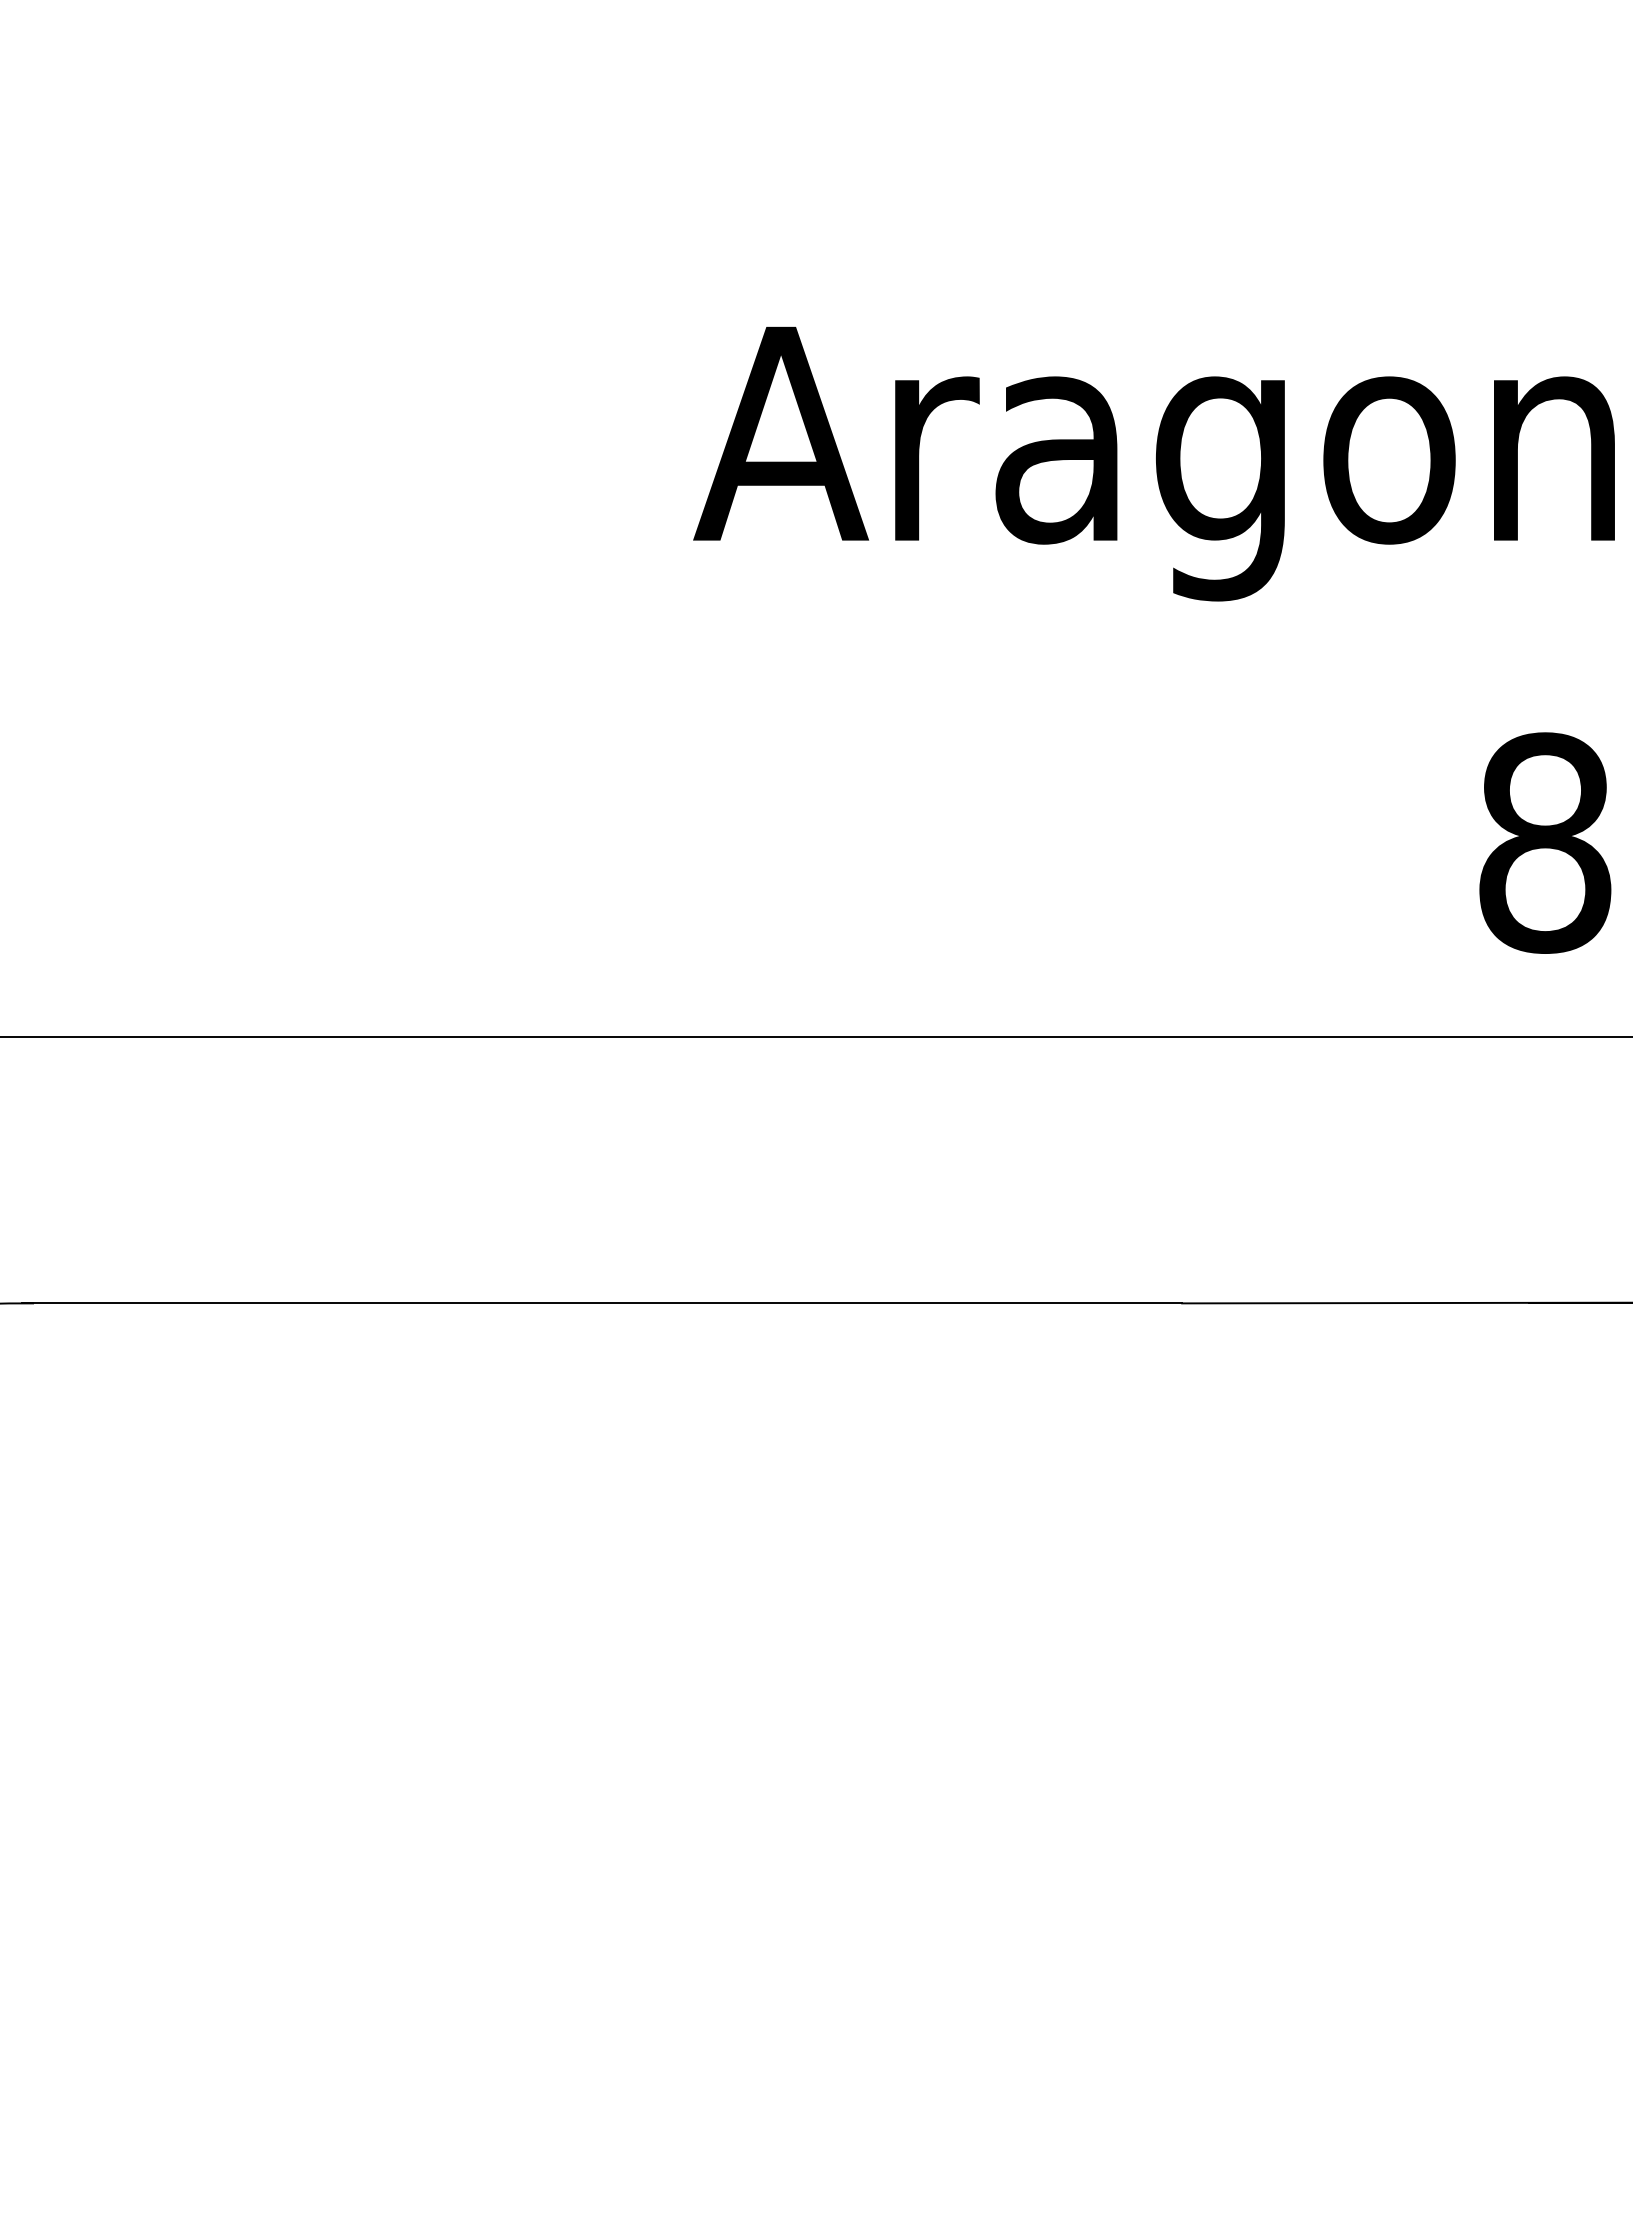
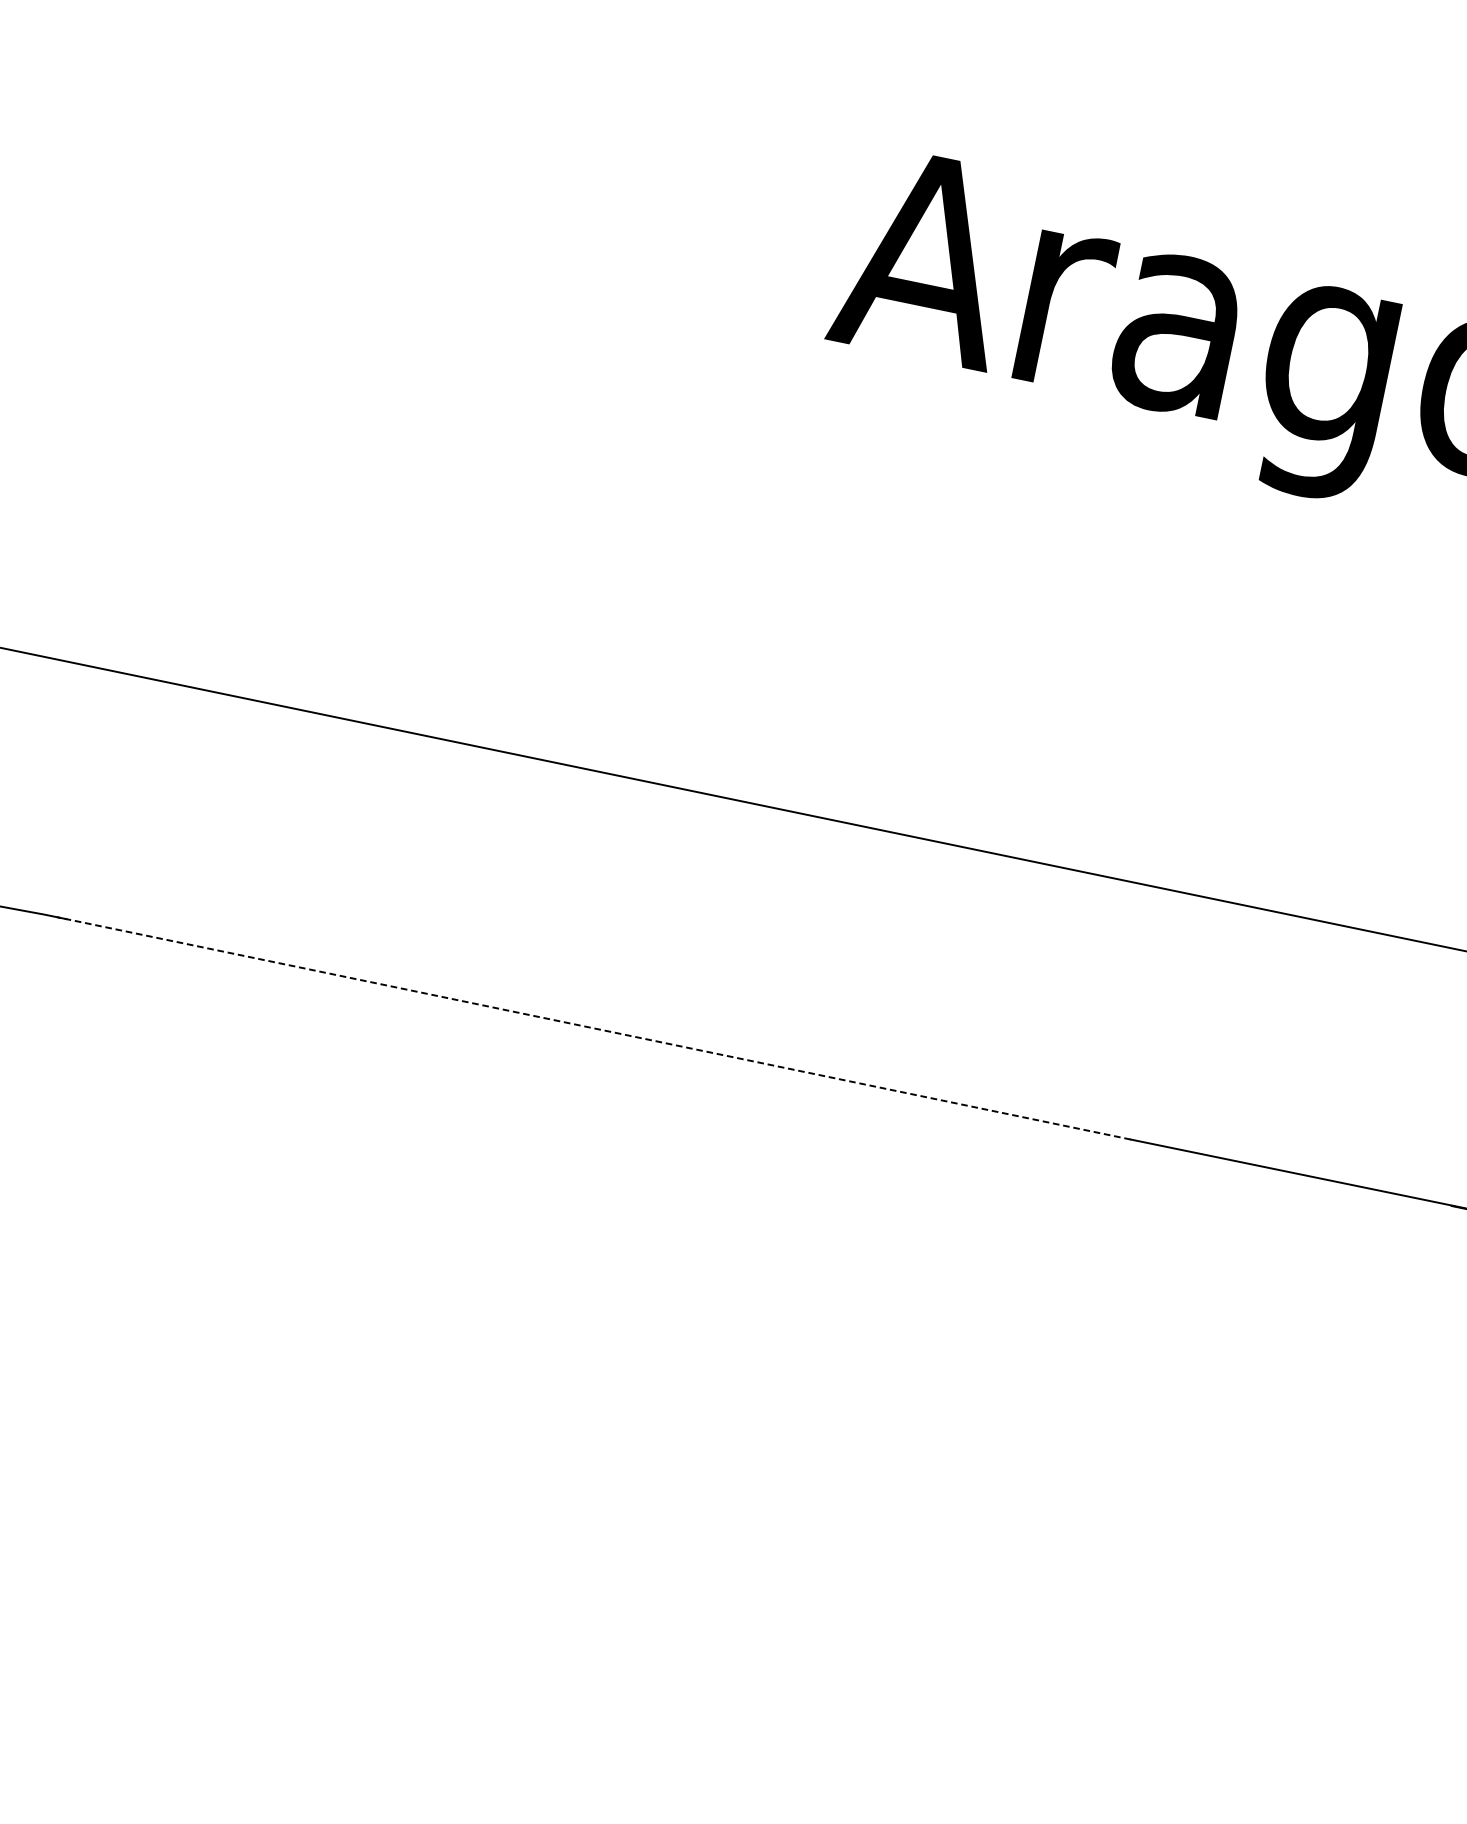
line: (602, 1303) -> (593, 1028), solid -> dashed

